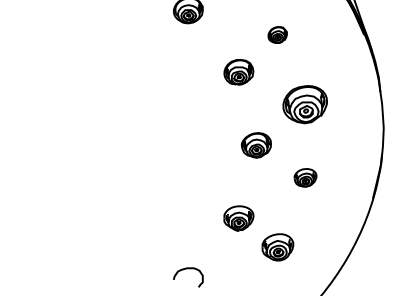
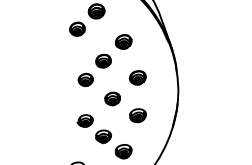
part: (277, 34) -> (123, 41), size x1.67
part: (304, 103) -> (137, 77), size x0.71
part: (203, 107) -> (85, 79), added
part: (304, 177) -> (137, 115), size x1.43
part: (202, 186) -> (84, 120), added

